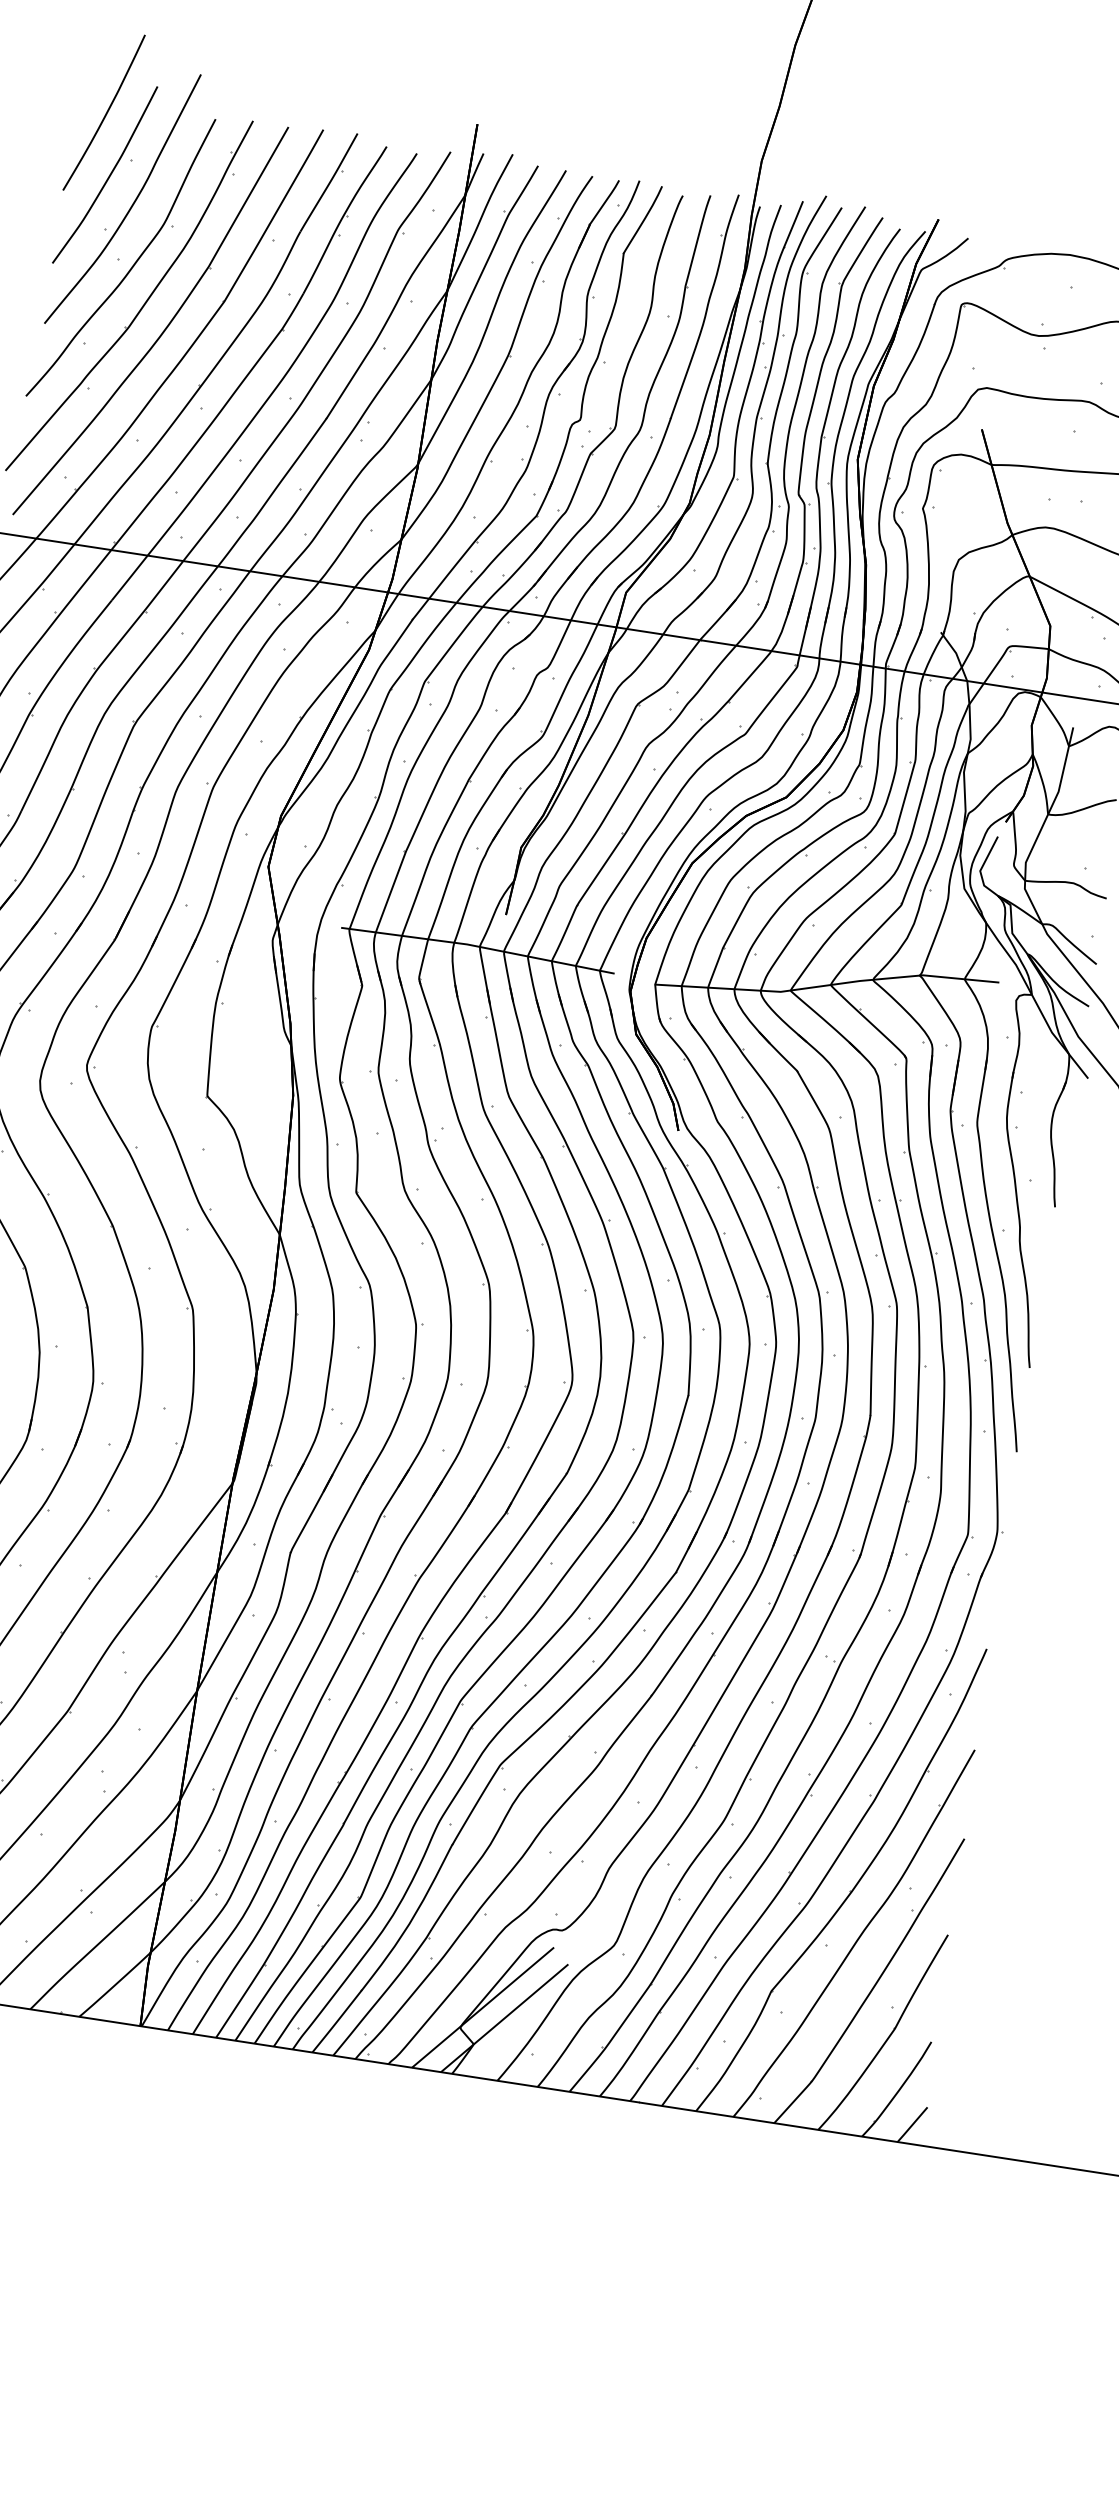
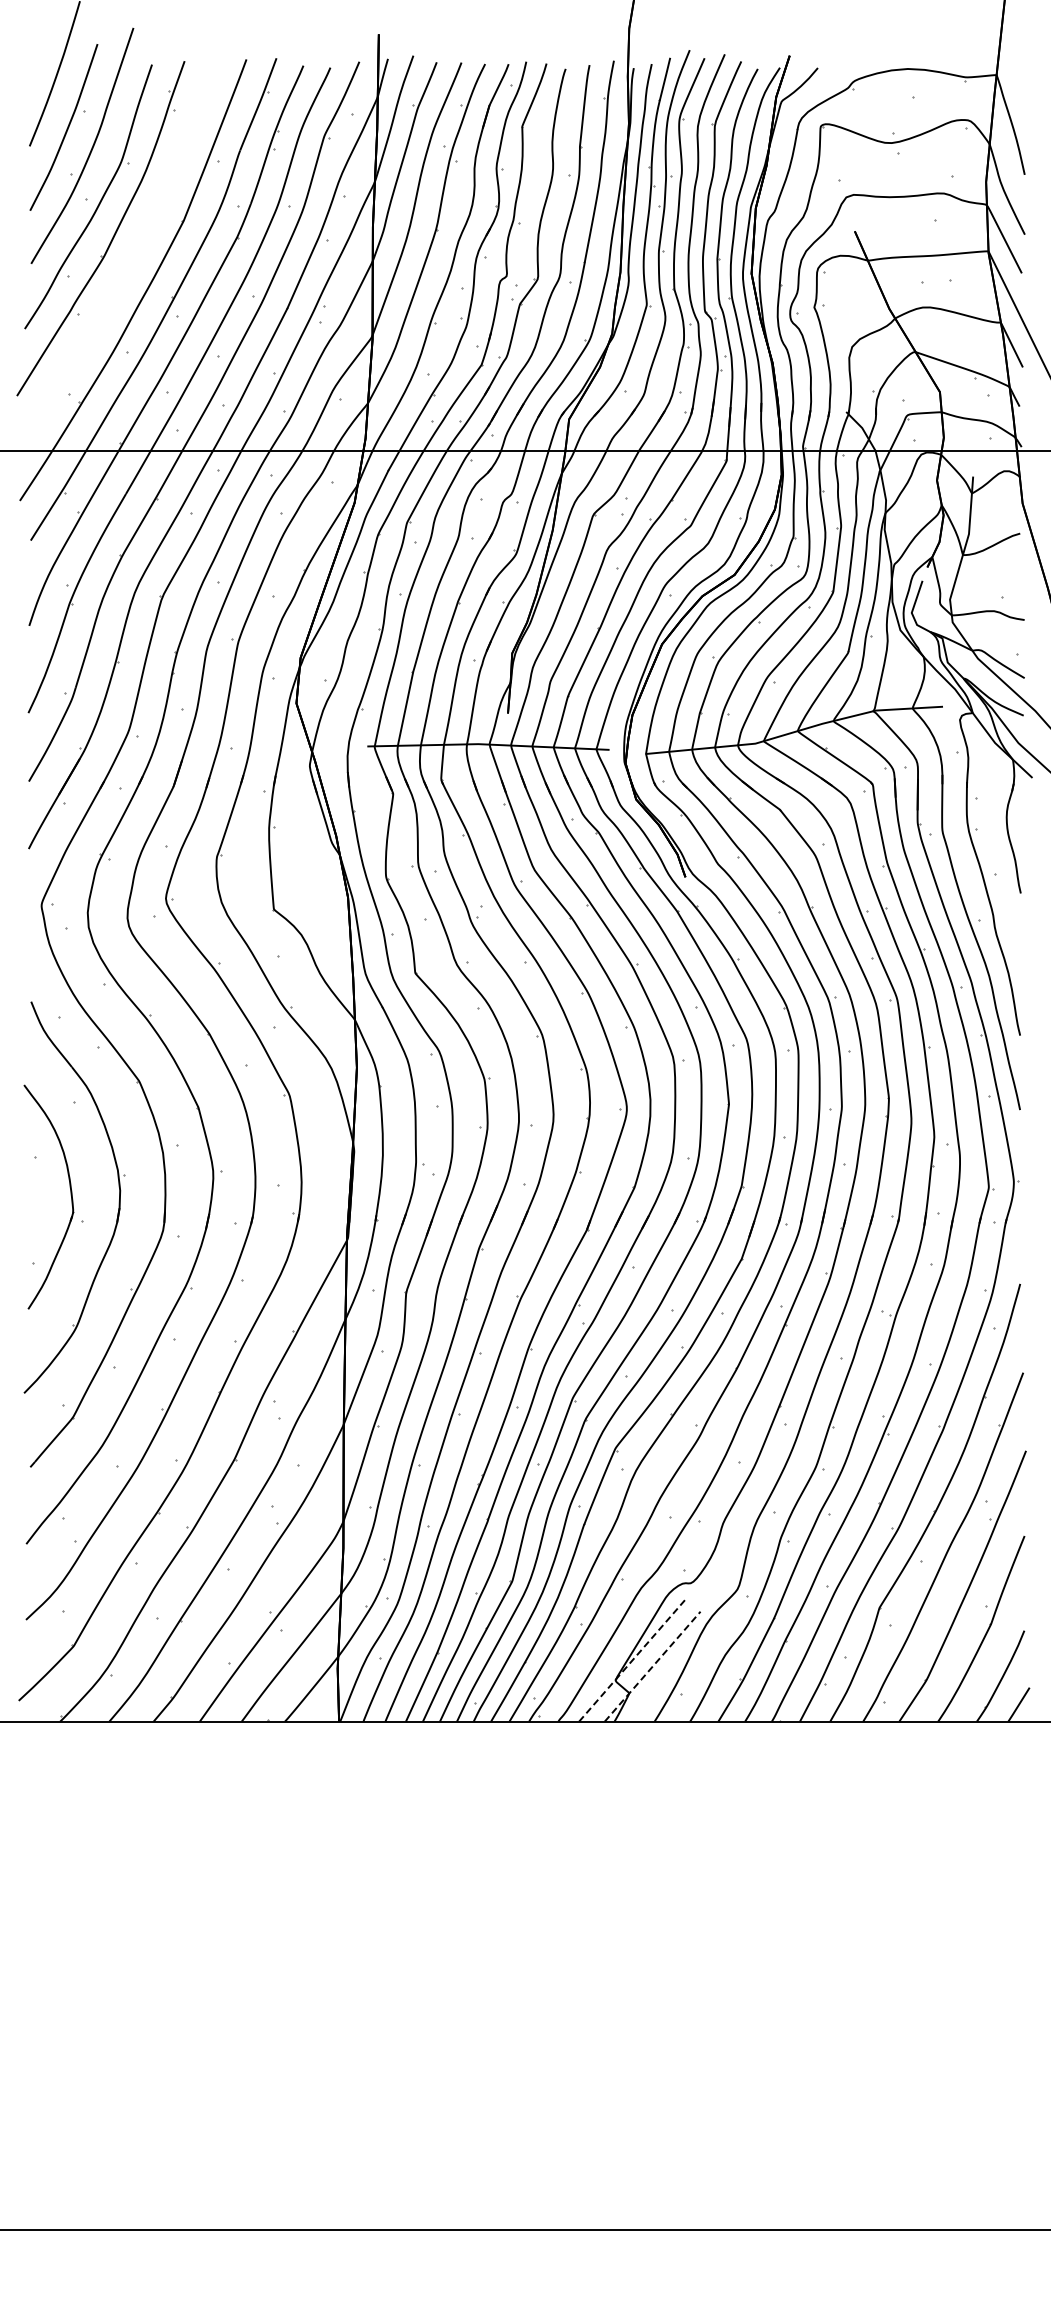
part: (162, 330) -> (134, 254), removed
line: (483, 2006) -> (632, 1659), solid -> dashed
line: (504, 2018) -> (652, 1666), solid -> dashed

